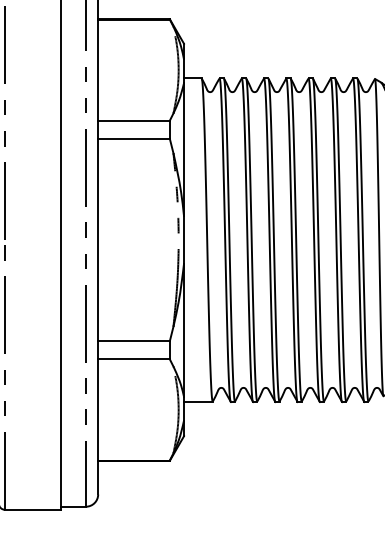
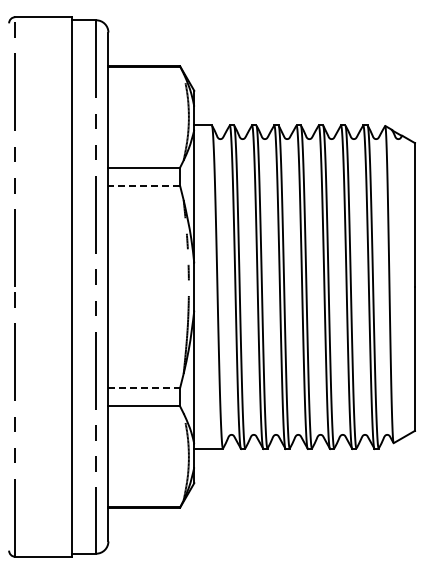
line: (134, 138) -> (144, 185), solid -> dashed
line: (134, 341) -> (144, 388), solid -> dashed

